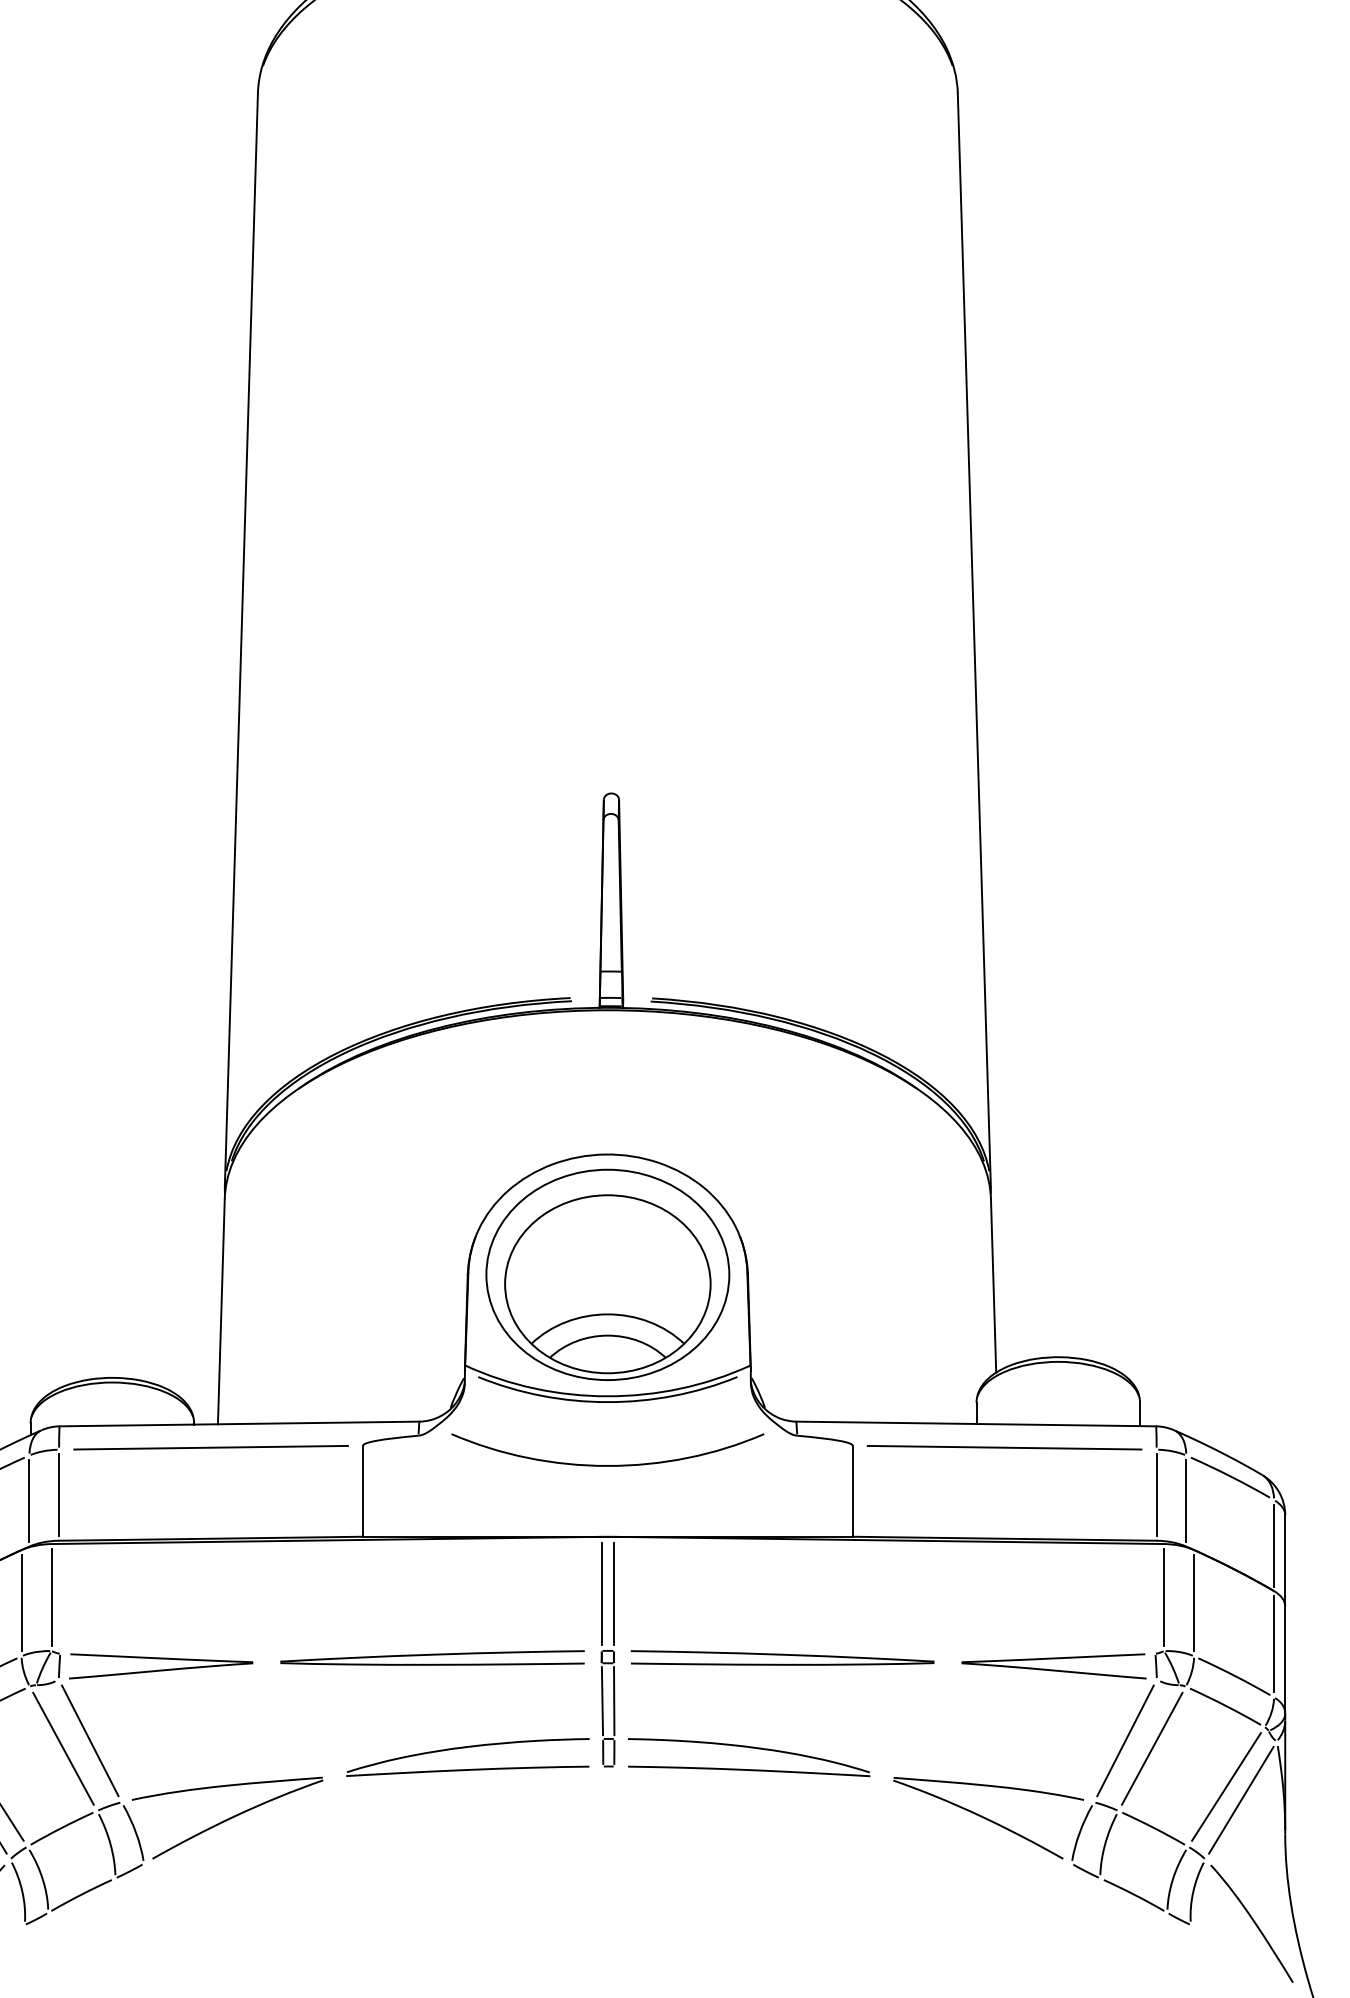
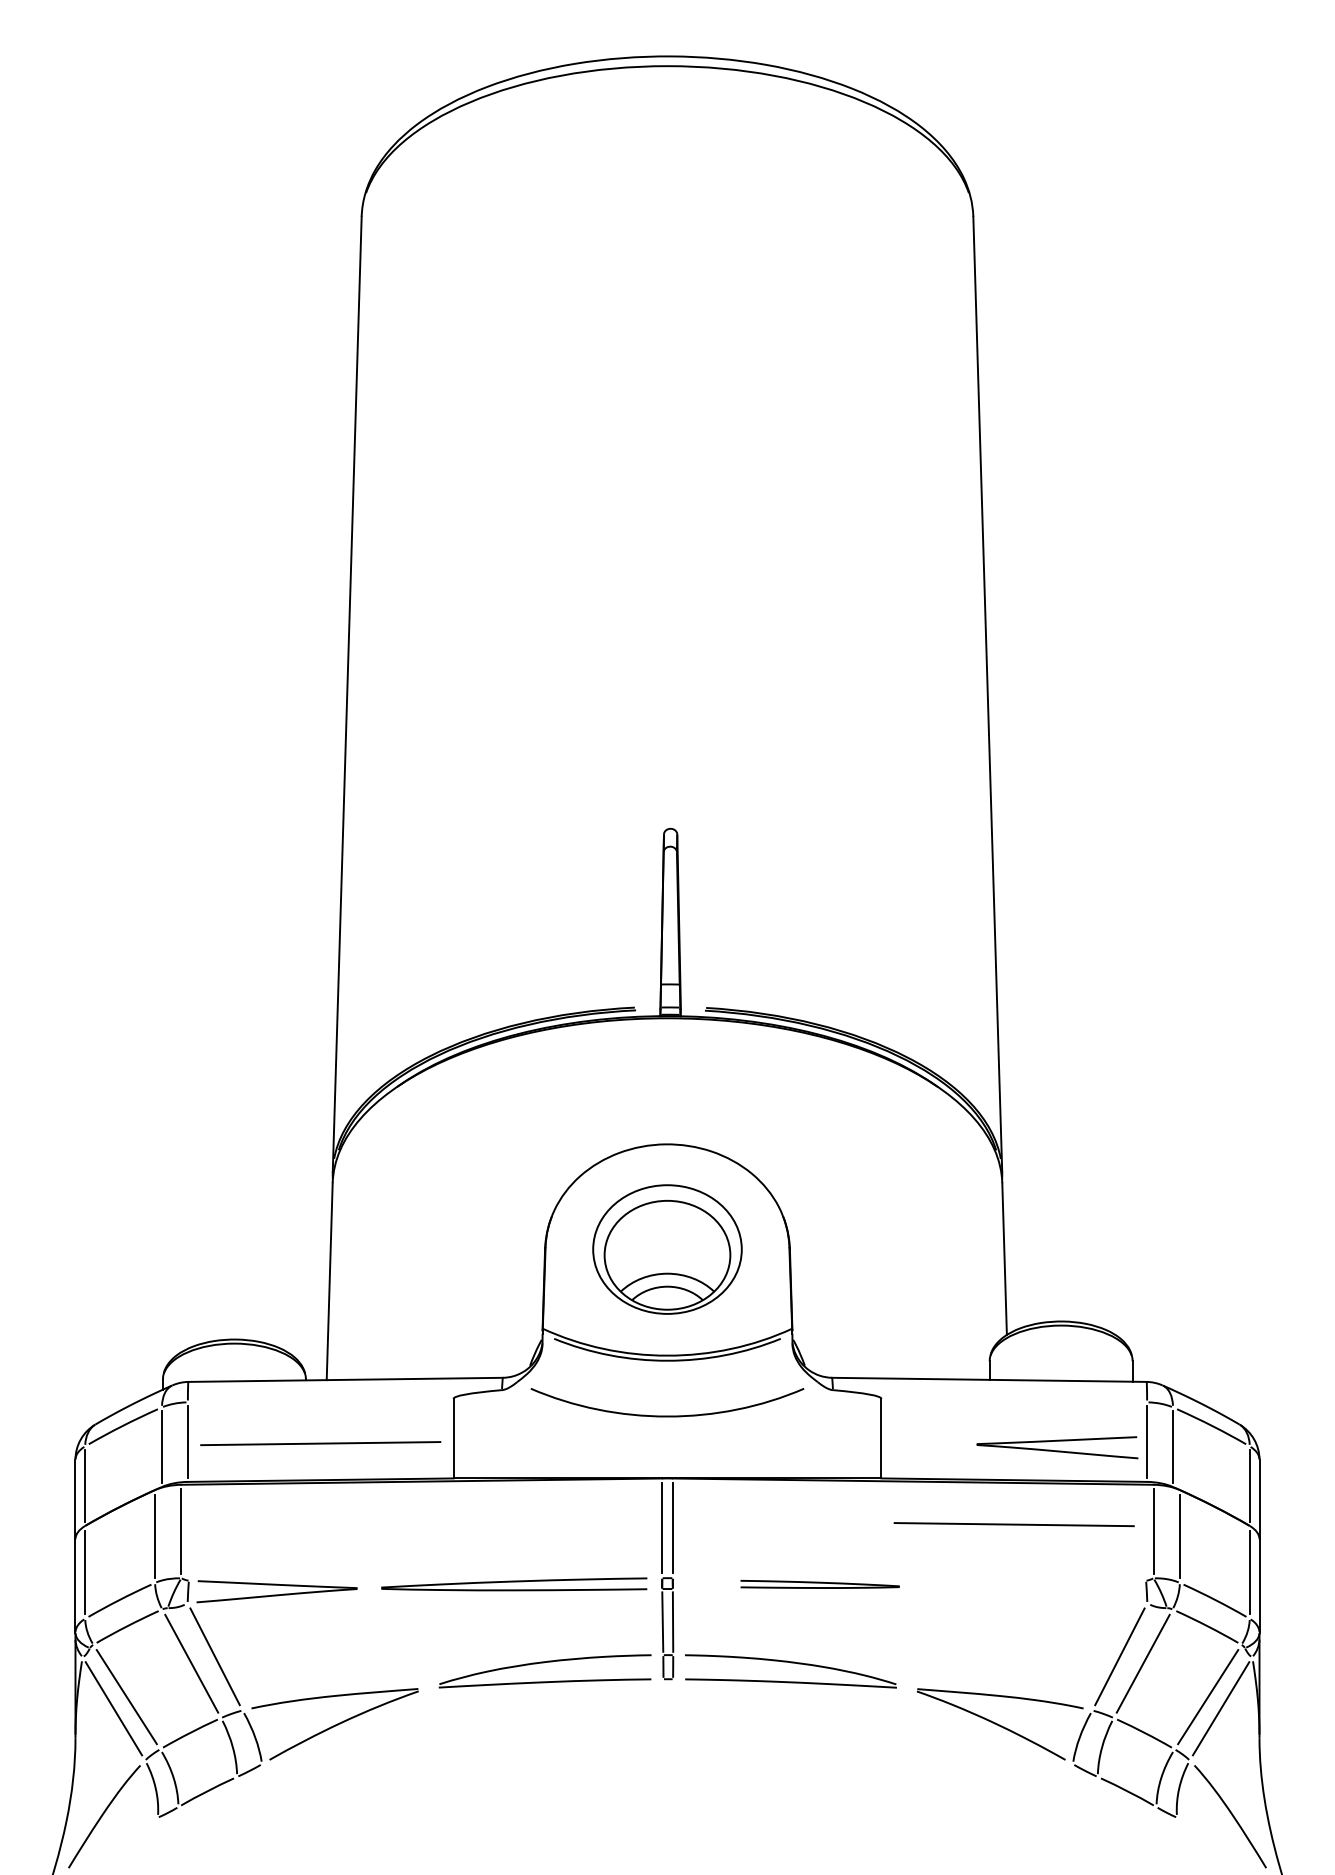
part: (607, 1274) -> (667, 1249), size x0.7
line: (210, 1447) -> (320, 1443), moved
line: (1003, 1447) -> (1013, 1524), moved
part: (781, 1658) -> (819, 1584), size x0.6
part: (1054, 1666) -> (1057, 1447), moved

